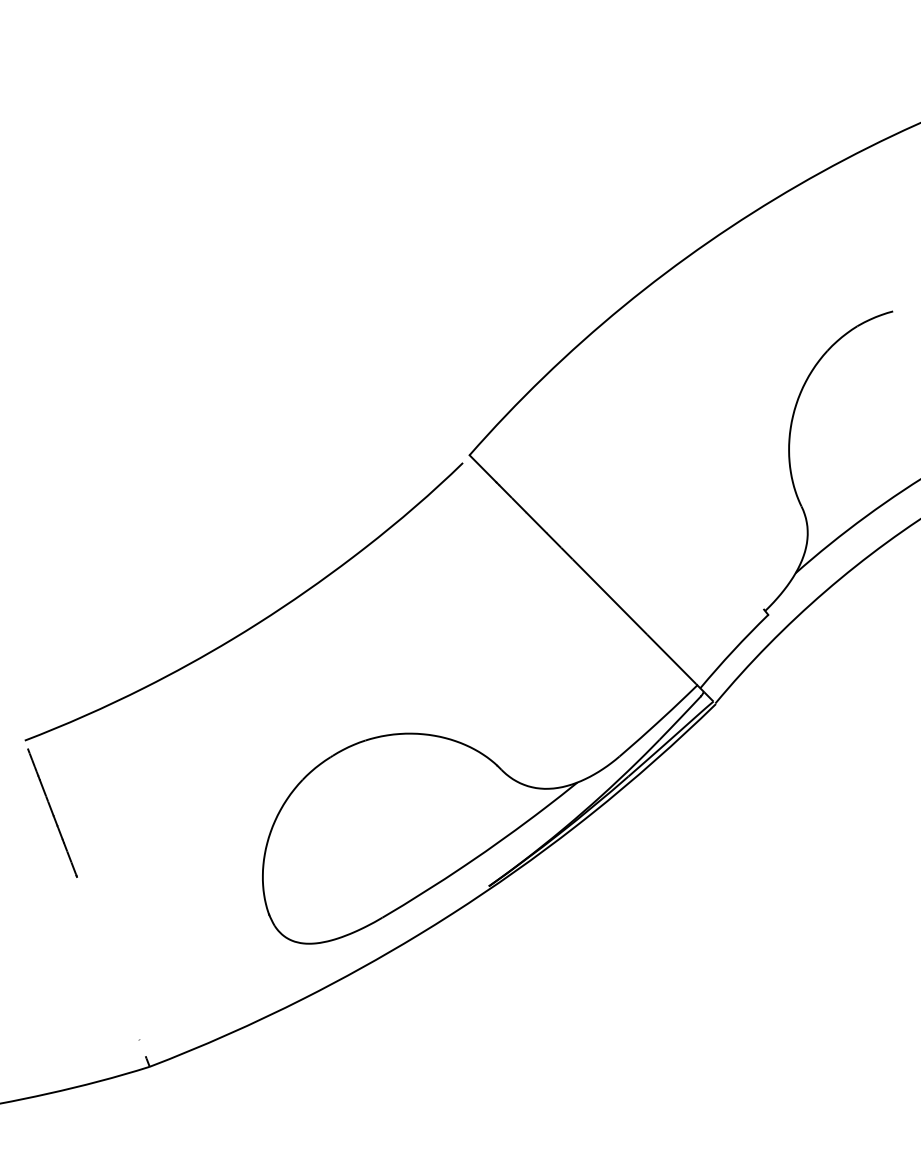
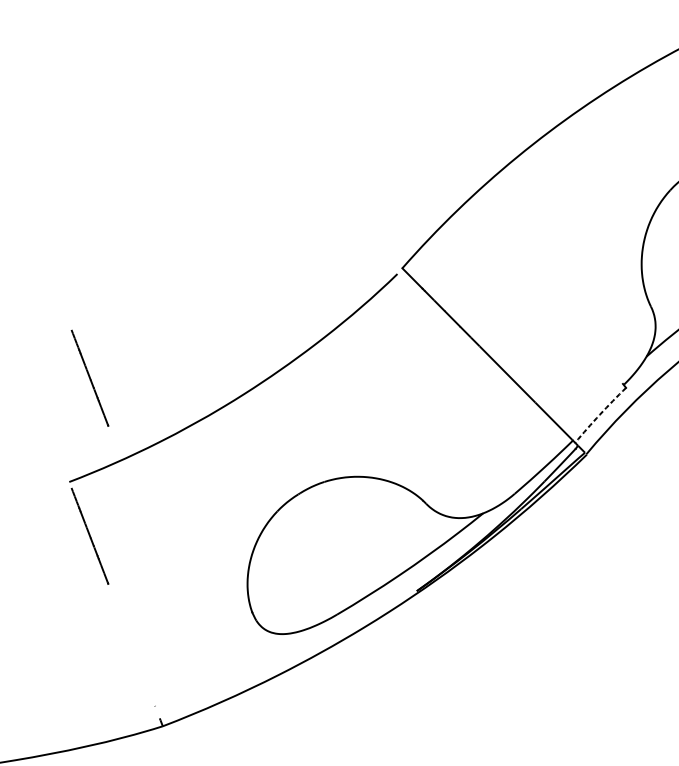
line: (52, 601) -> (90, 377), added
arc: (733, 650) -> (600, 414), solid -> dashed

